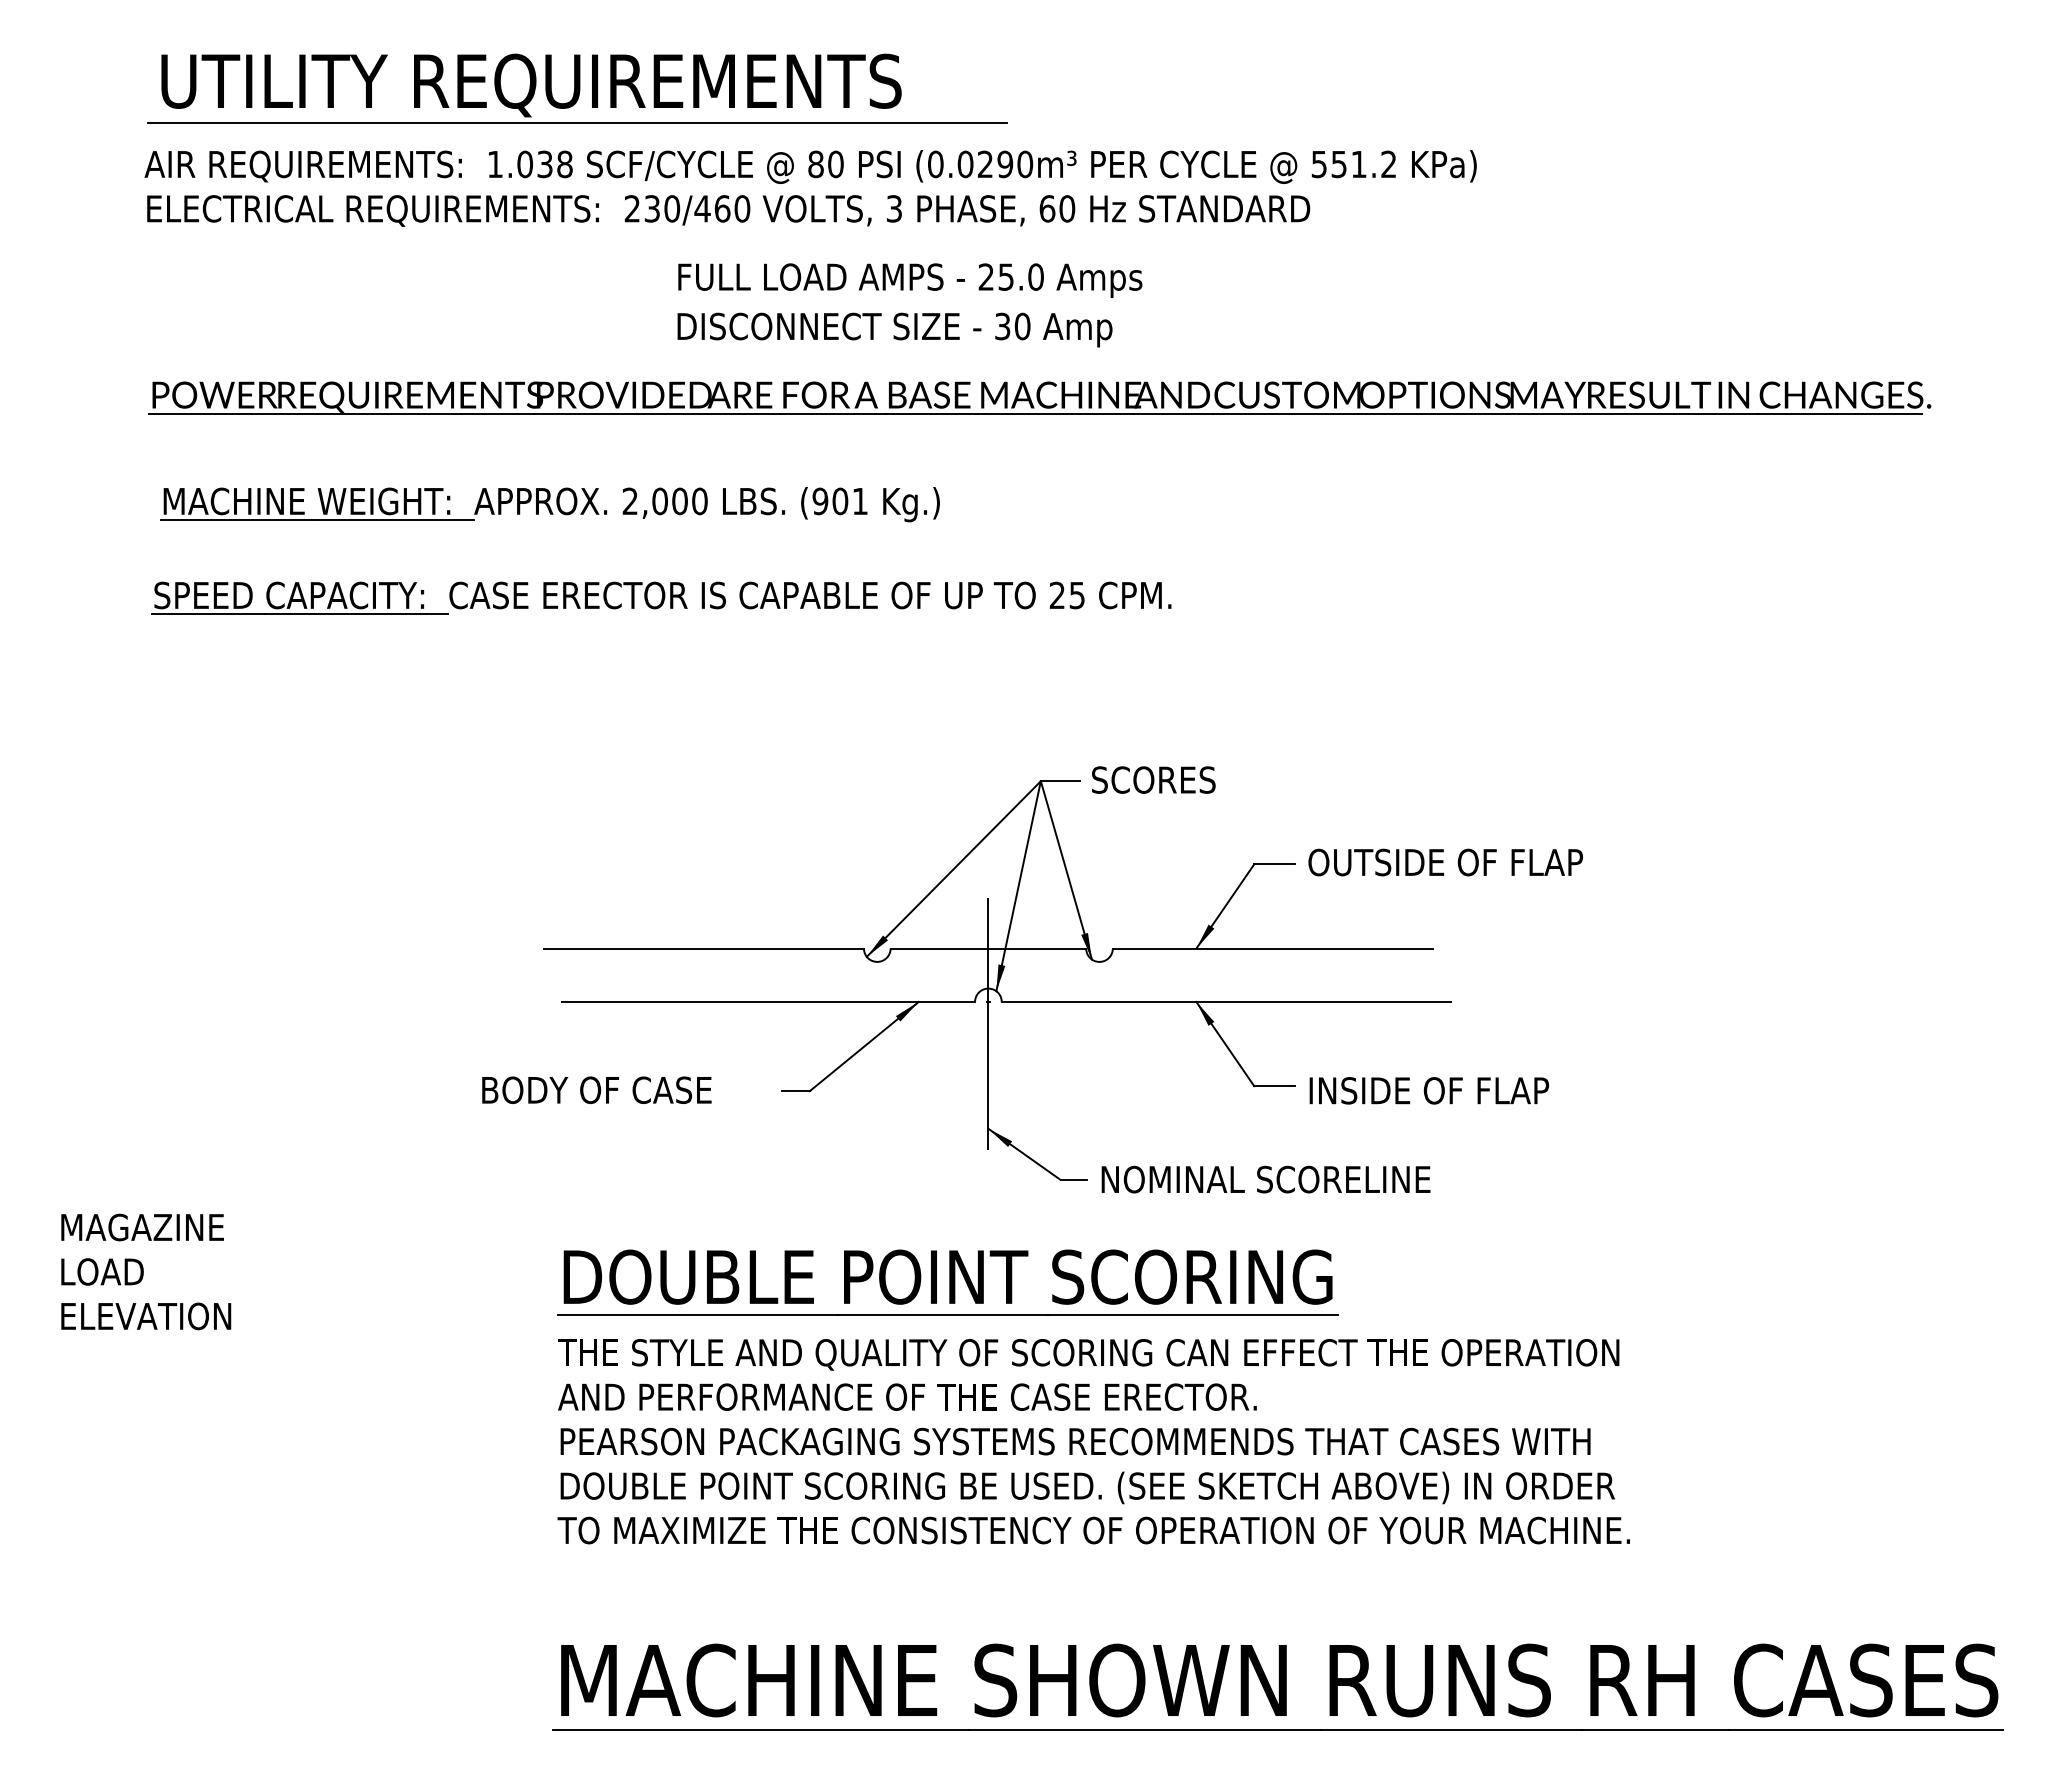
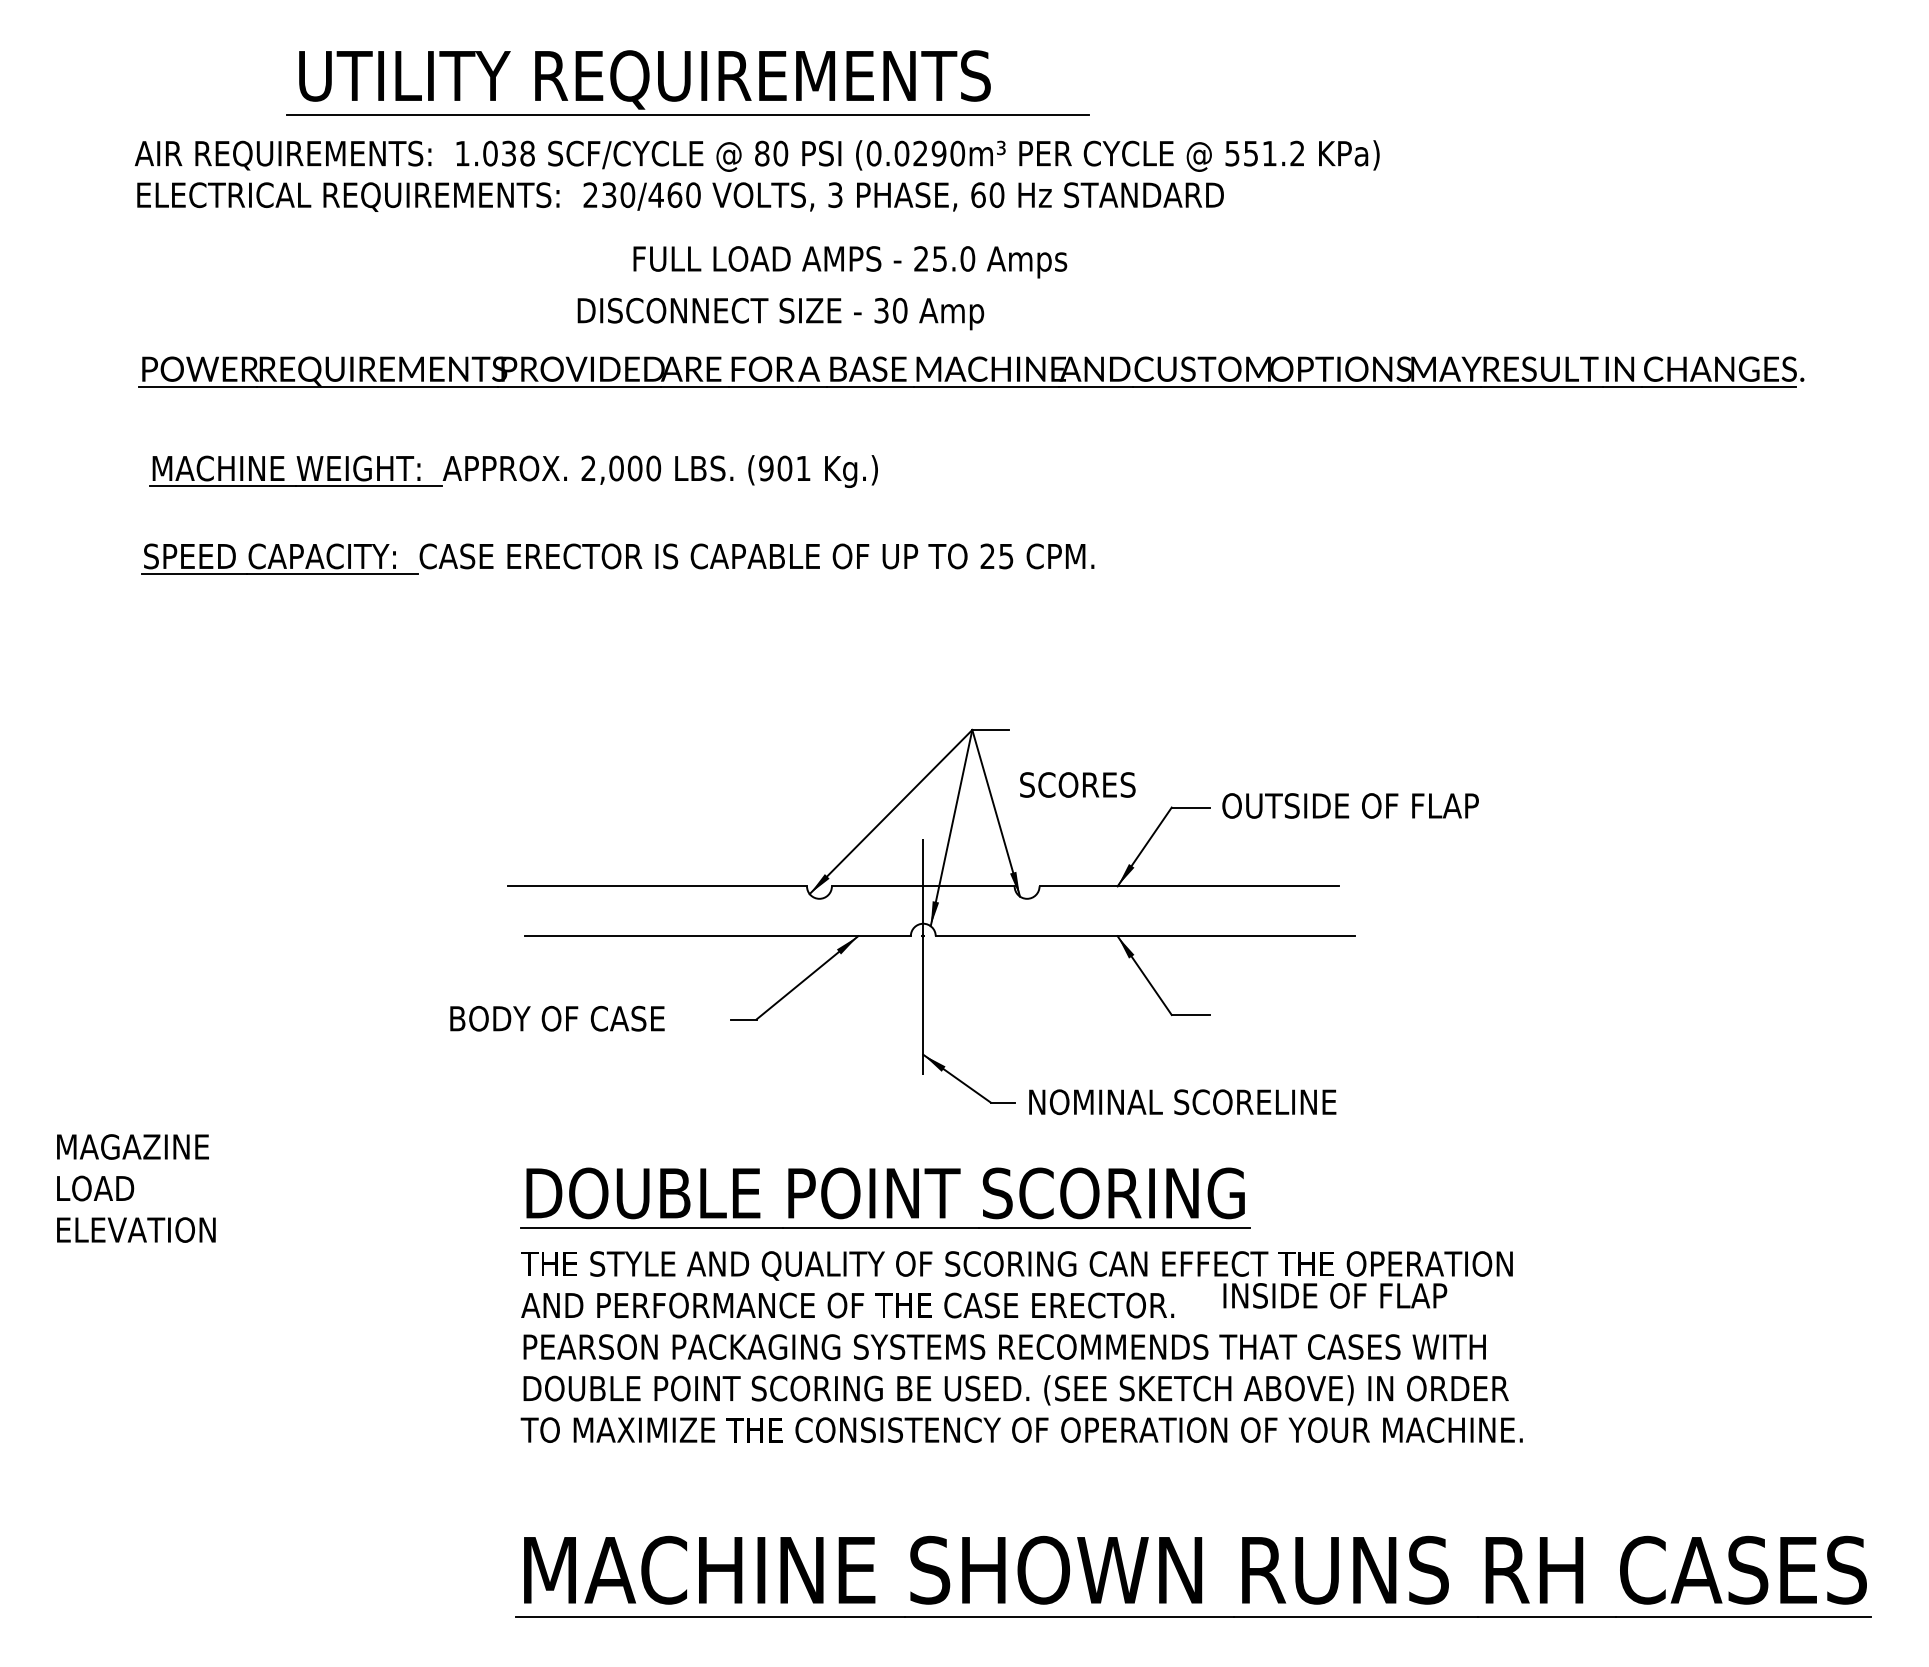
part: (577, 88) -> (687, 82), moved
text: (894, 329) -> (780, 313), moved
text: (1153, 779) -> (1077, 784), moved
text: (1428, 1090) -> (1334, 1295), moved

